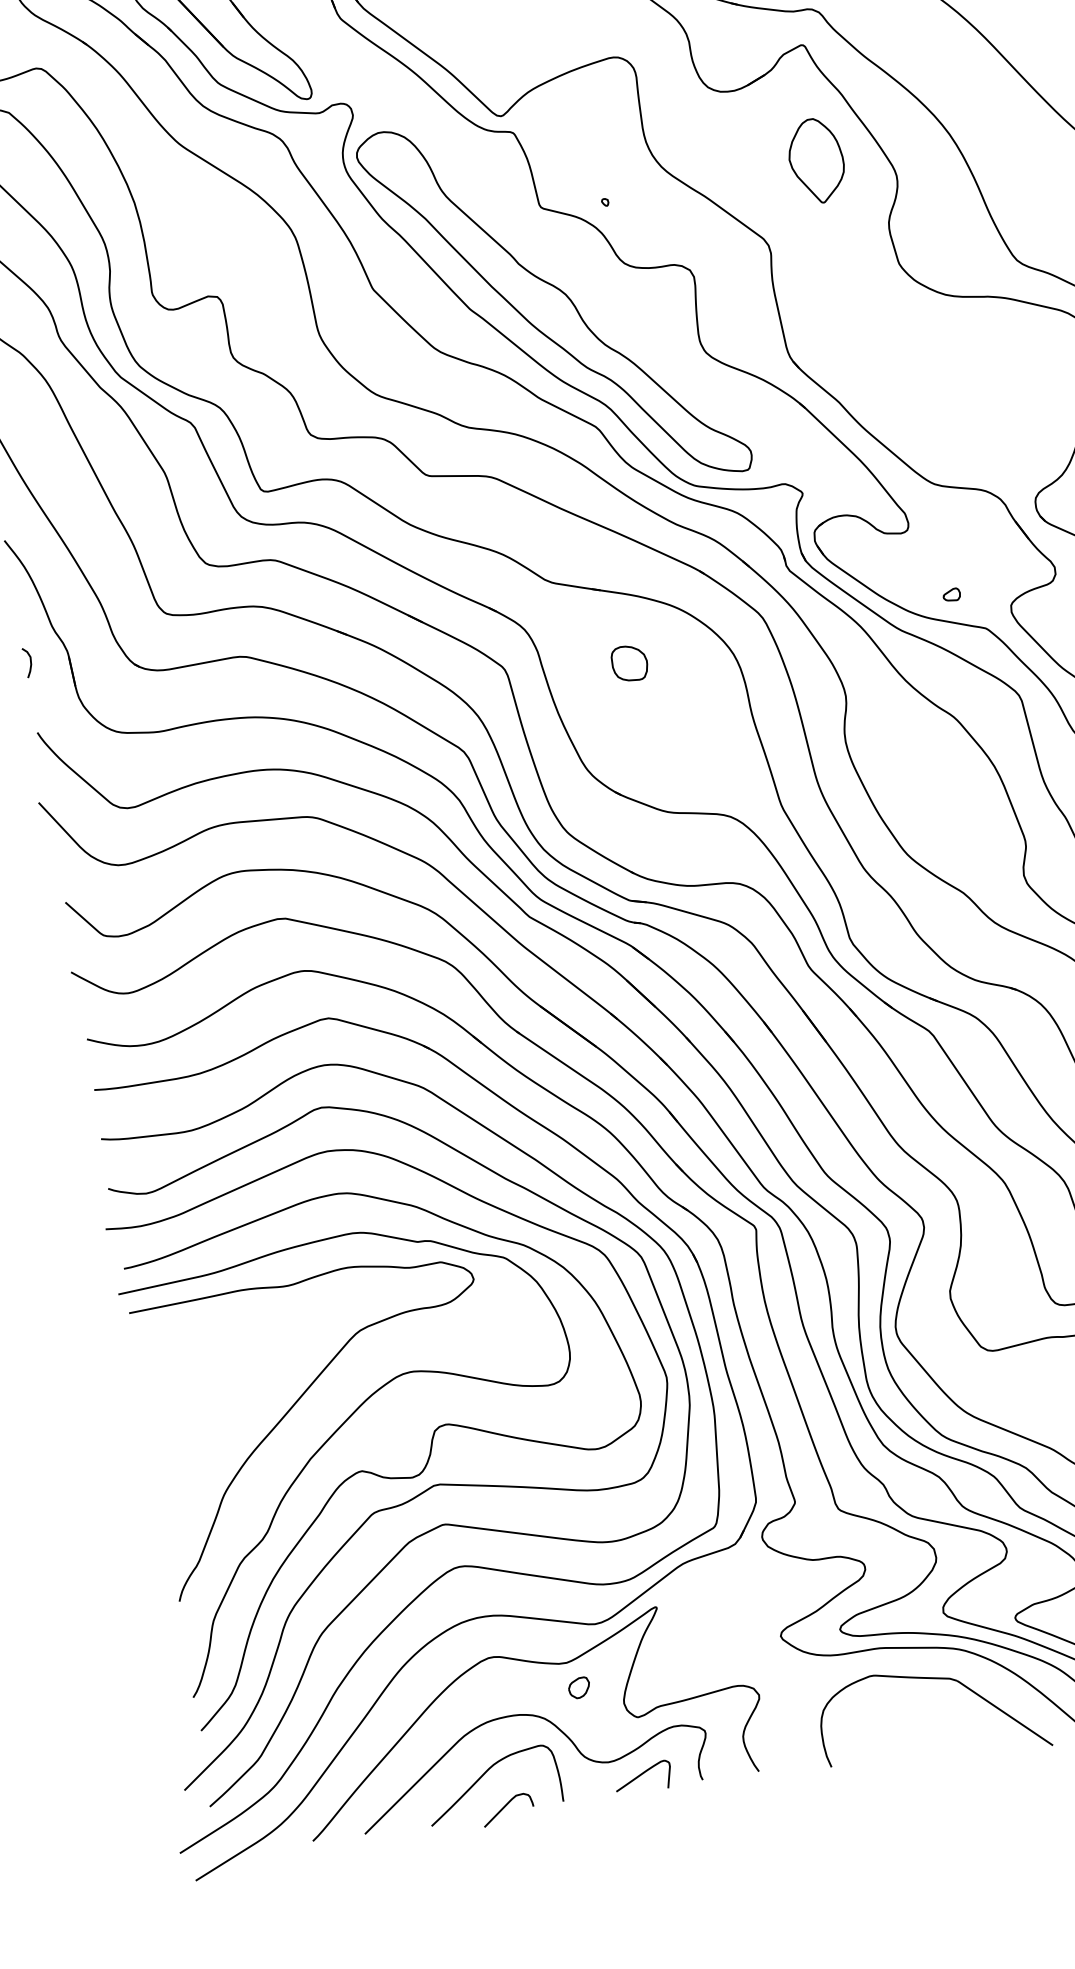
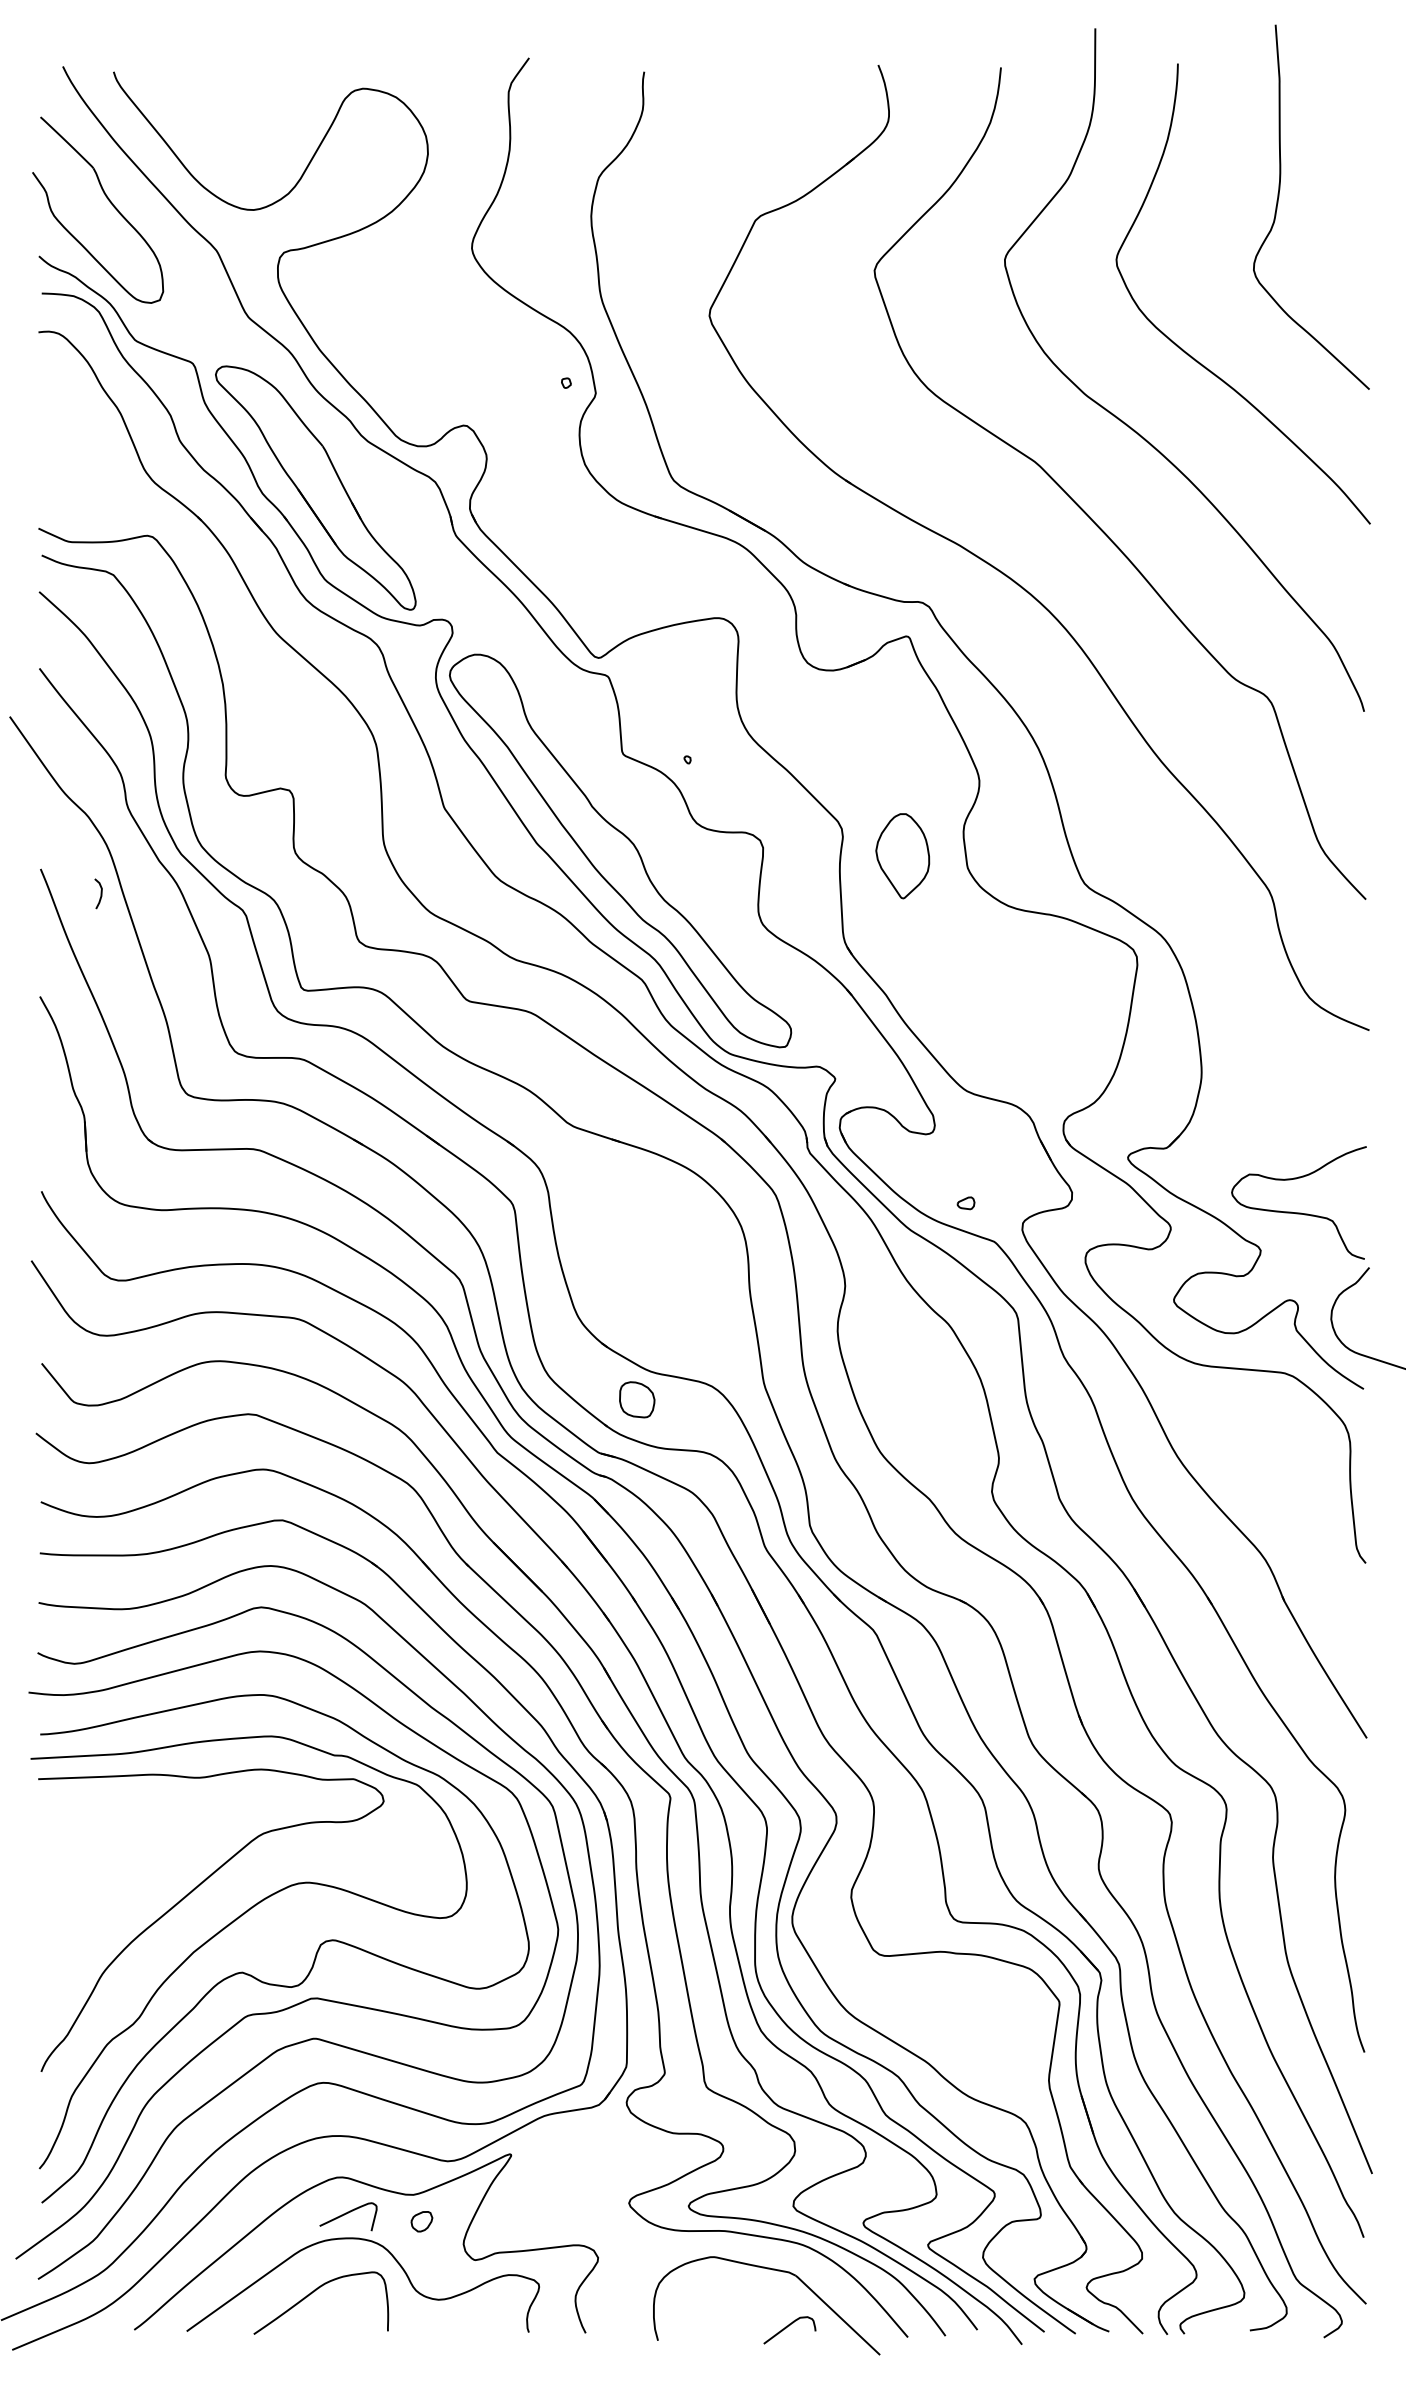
part: (816, 161) -> (902, 856), moved
curve: (29, 662) -> (100, 893), moved
part: (629, 663) -> (637, 1399), moved
curve: (640, 1775) -> (346, 2214), moved
curve: (505, 1807) -> (787, 2327), moved

